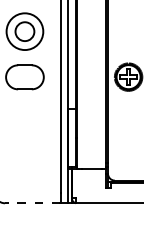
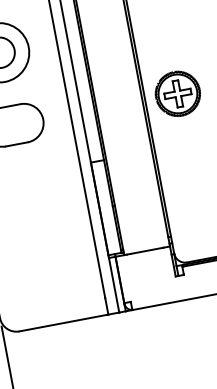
line: (32, 203) -> (63, 323), dashed -> solid

